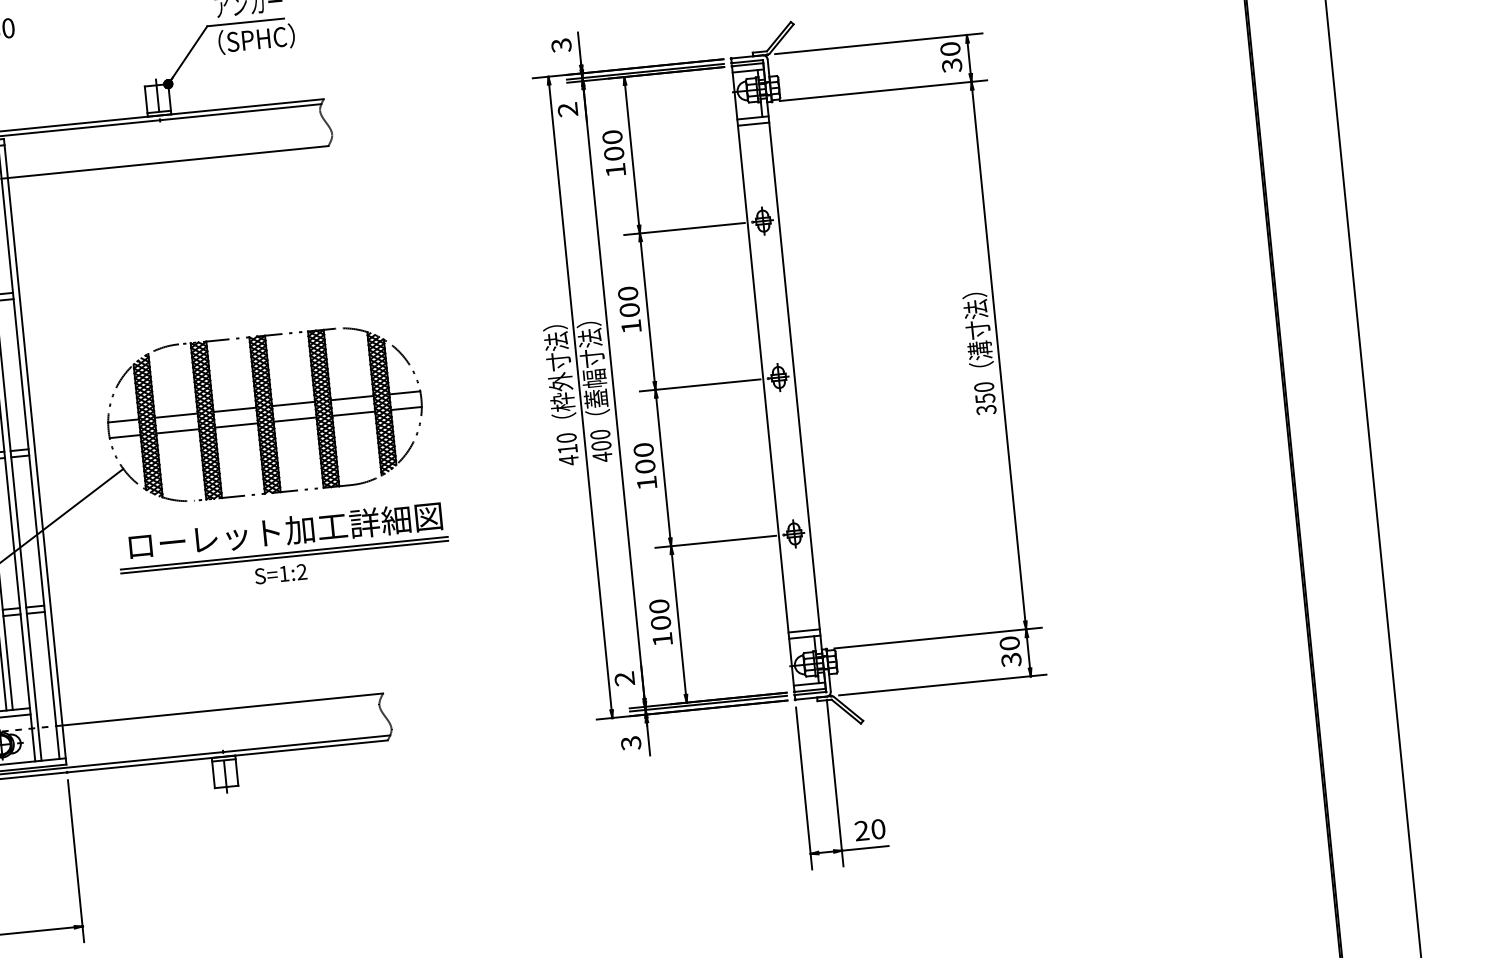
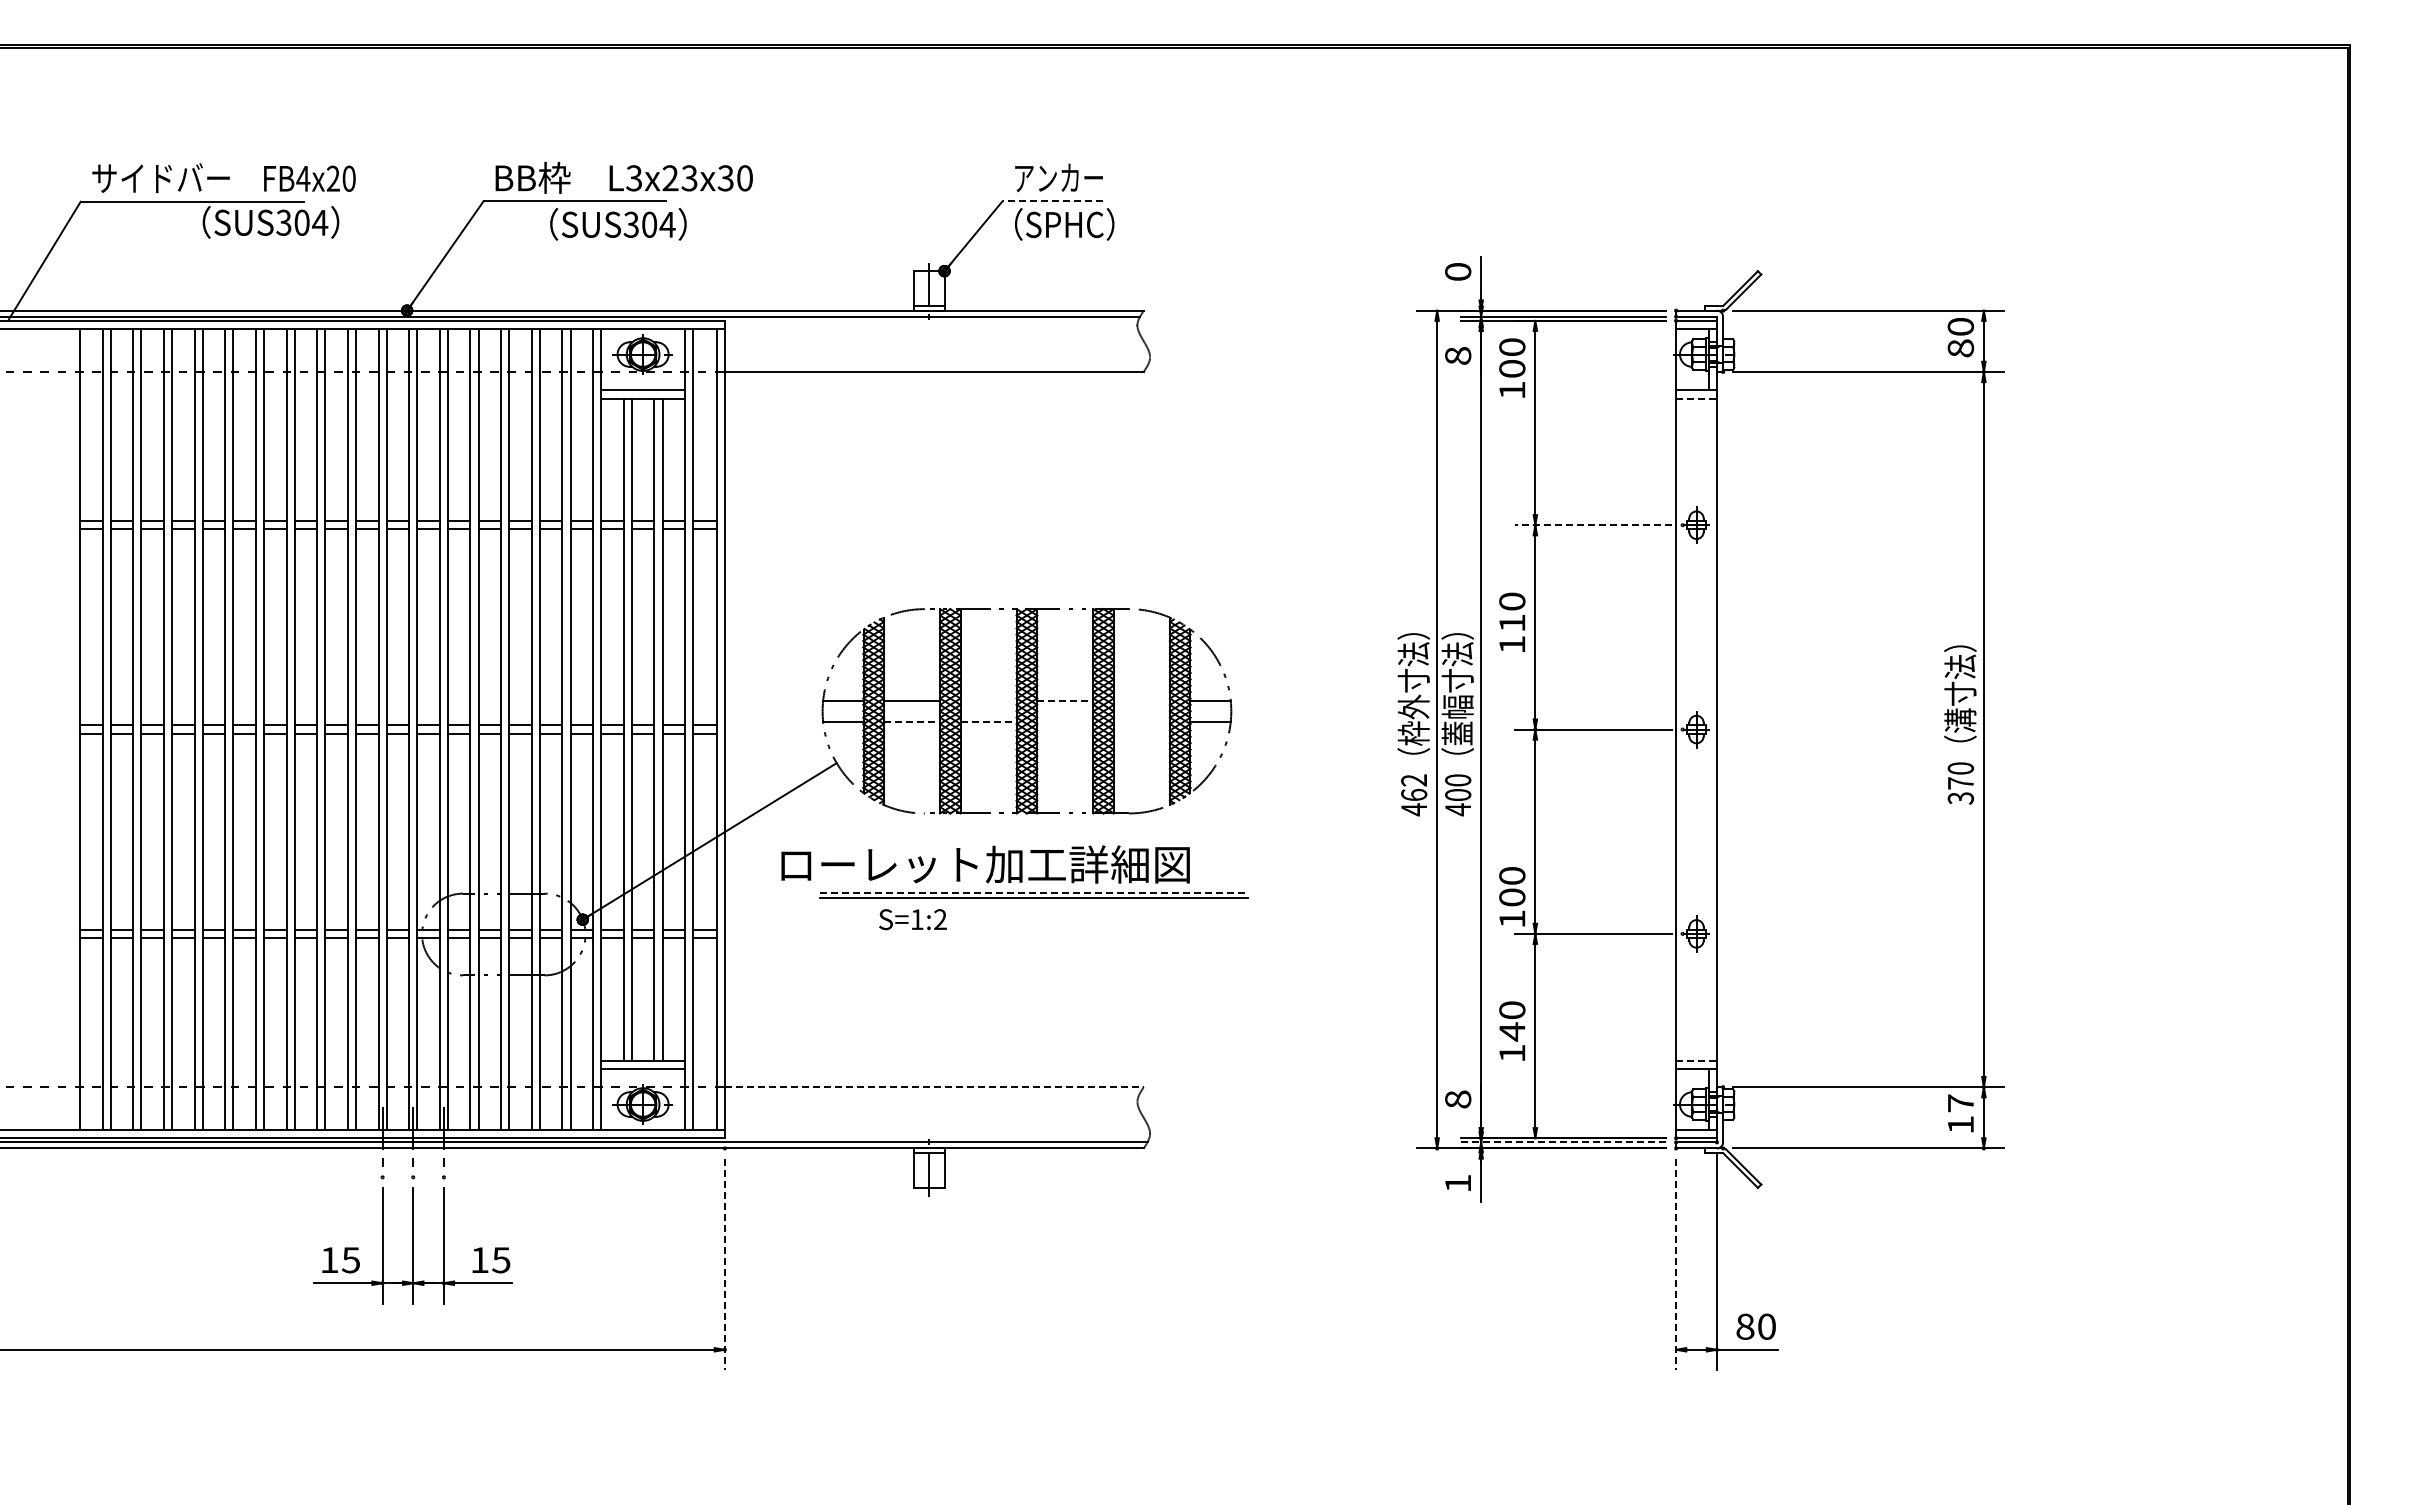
line: (245, 22) -> (1052, 201), solid -> dashed
text: (561, 45) -> (1458, 272), 3 -> 0
text: (951, 65) -> (1960, 348), 30 -> 80
text: (568, 109) -> (1458, 355), 2 -> 8
line: (754, 124) -> (1697, 398), solid -> dashed
text: (614, 152) -> (1512, 367), moved
line: (684, 229) -> (1593, 525), solid -> dashed
text: (629, 309) -> (1512, 622), 100 -> 110
line: (351, 398) -> (1141, 701), removed
text: (985, 398) -> (1961, 783), 350 -> 370
line: (293, 404) -> (1065, 701), solid -> dashed
line: (234, 410) -> (988, 701), removed
line: (353, 413) -> (1141, 721), removed
line: (295, 419) -> (1065, 721), removed
line: (237, 425) -> (989, 721), solid -> dashed
line: (178, 431) -> (912, 721), solid -> dashed
text: (567, 443) -> (1414, 787), 410 -> 462
text: (645, 465) -> (1512, 896), moved
text: (285, 531) -> (985, 864), moved
line: (284, 552) -> (1034, 892), solid -> dashed
text: (280, 574) -> (912, 919), moved
text: (661, 622) -> (1512, 1031), 100 -> 140
line: (804, 630) -> (1697, 1060), solid -> dashed
text: (1010, 652) -> (1960, 1114), 30 -> 17
text: (624, 678) -> (1458, 1099), 2 -> 8
line: (708, 703) -> (1563, 1142), solid -> dashed
line: (222, 709) -> (934, 1087), solid -> dashed
text: (631, 743) -> (1458, 1183), 3 -> 1
line: (804, 788) -> (1676, 1264), solid -> dashed
text: (861, 830) -> (1745, 1326), 20 -> 80
line: (75, 861) -> (724, 1264), solid -> dashed

